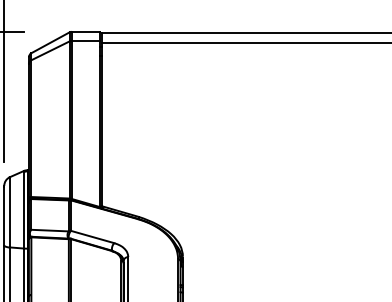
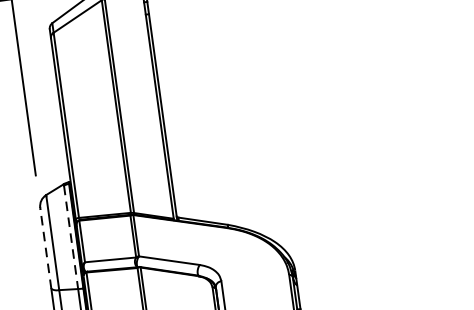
line: (23, 210) -> (70, 237), solid -> dashed
line: (4, 216) -> (46, 249), solid -> dashed

